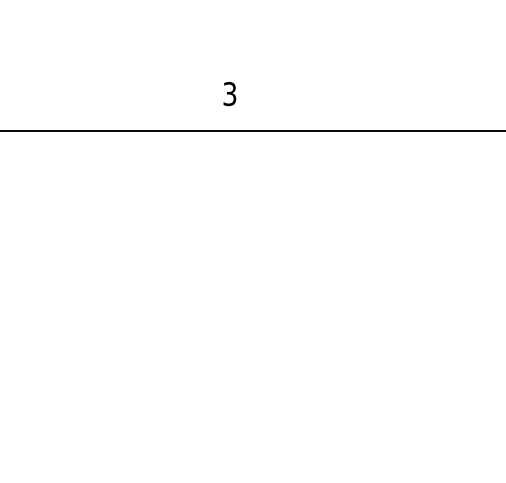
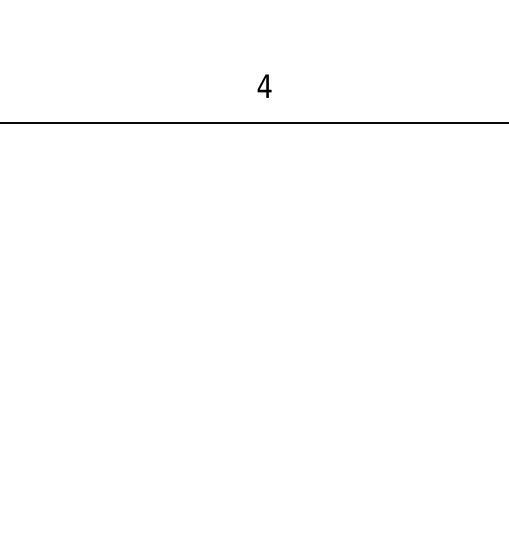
text: (229, 94) -> (264, 86), 3 -> 4

